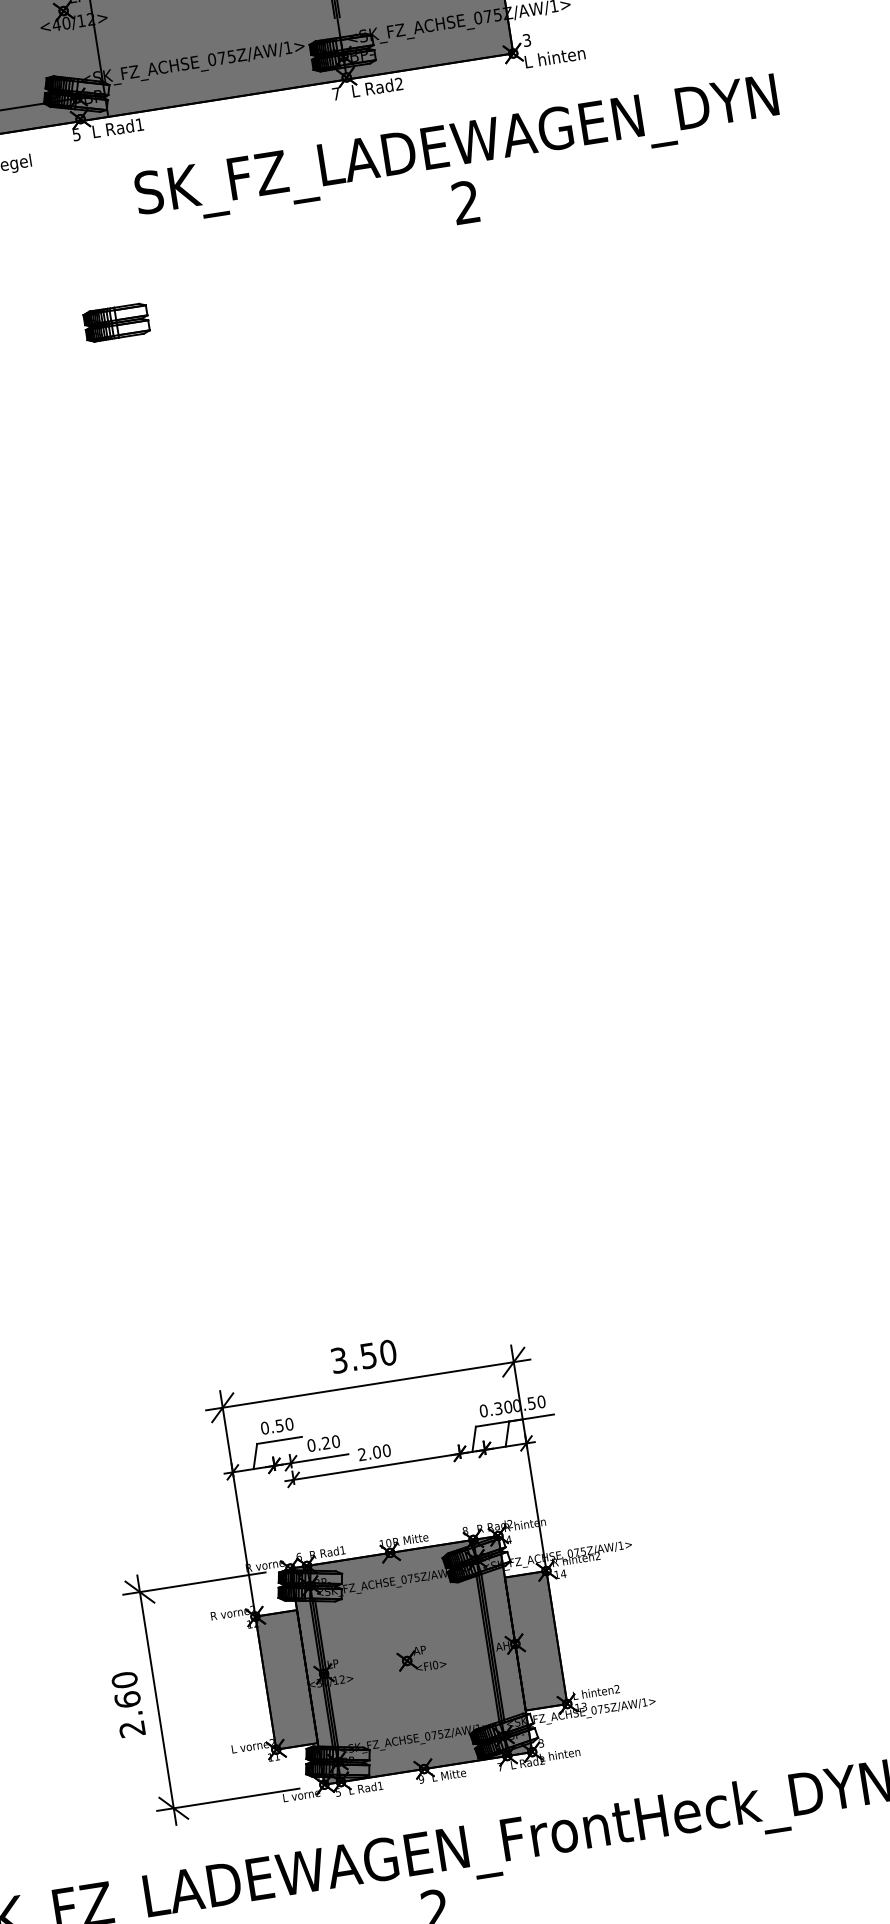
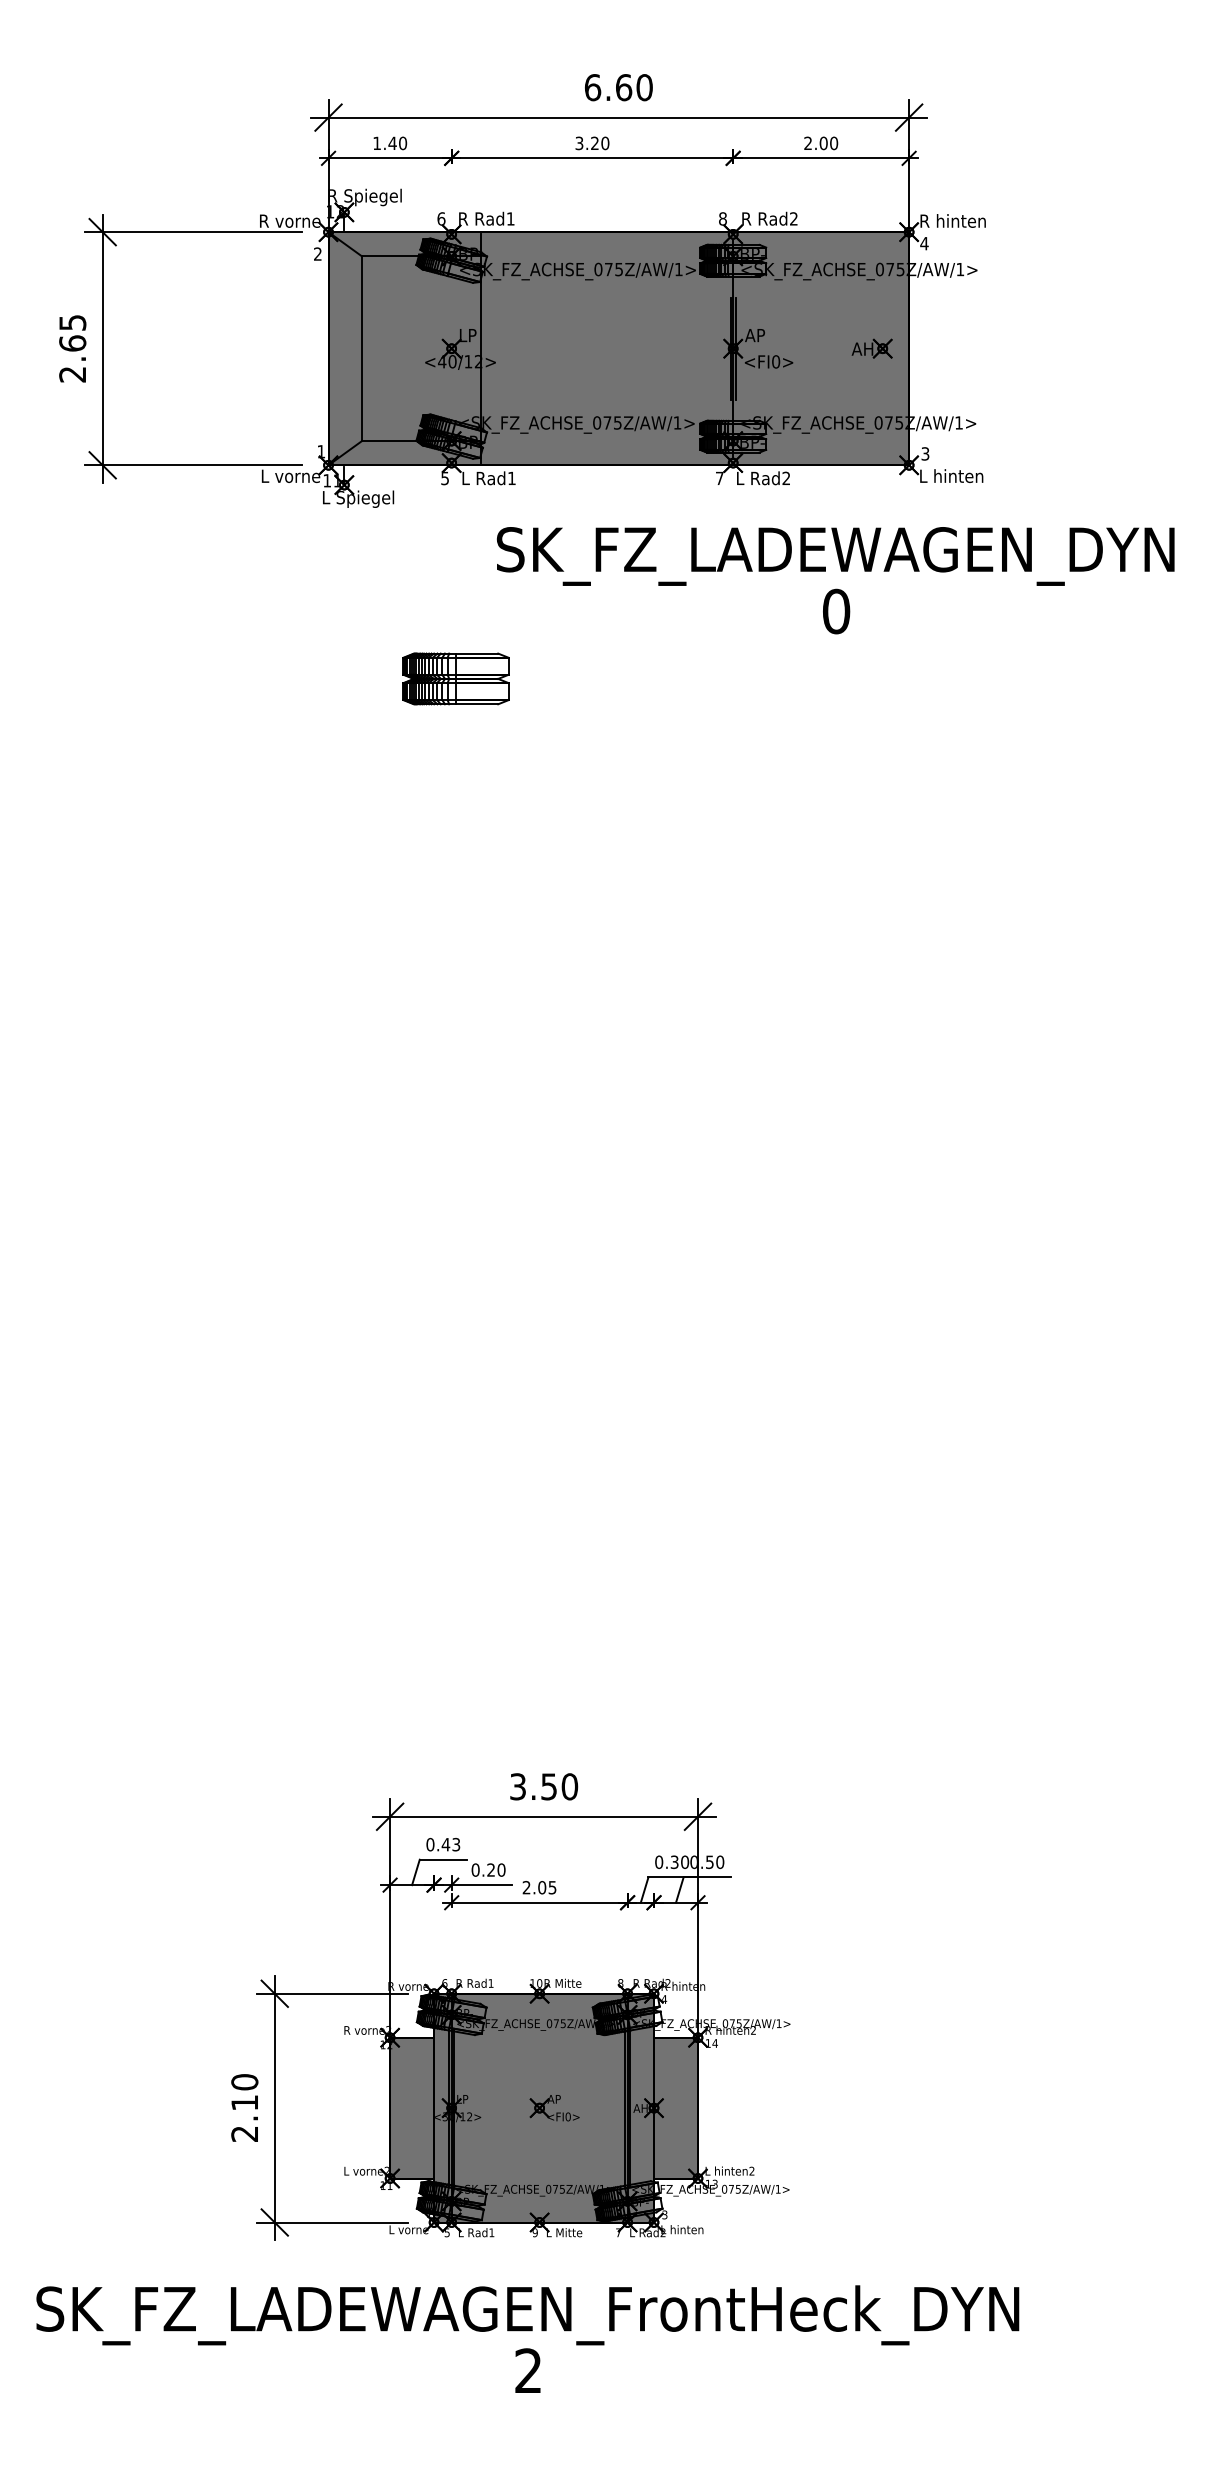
text: (466, 202) -> (836, 611), 2 -> 0
part: (116, 323) -> (455, 679), size x1.6
text: (283, 1425) -> (450, 1844), 0.50 -> 0.43
text: (386, 1450) -> (552, 1887), 2.00 -> 2.05
text: (127, 1699) -> (244, 2102), 2.60 -> 2.10

